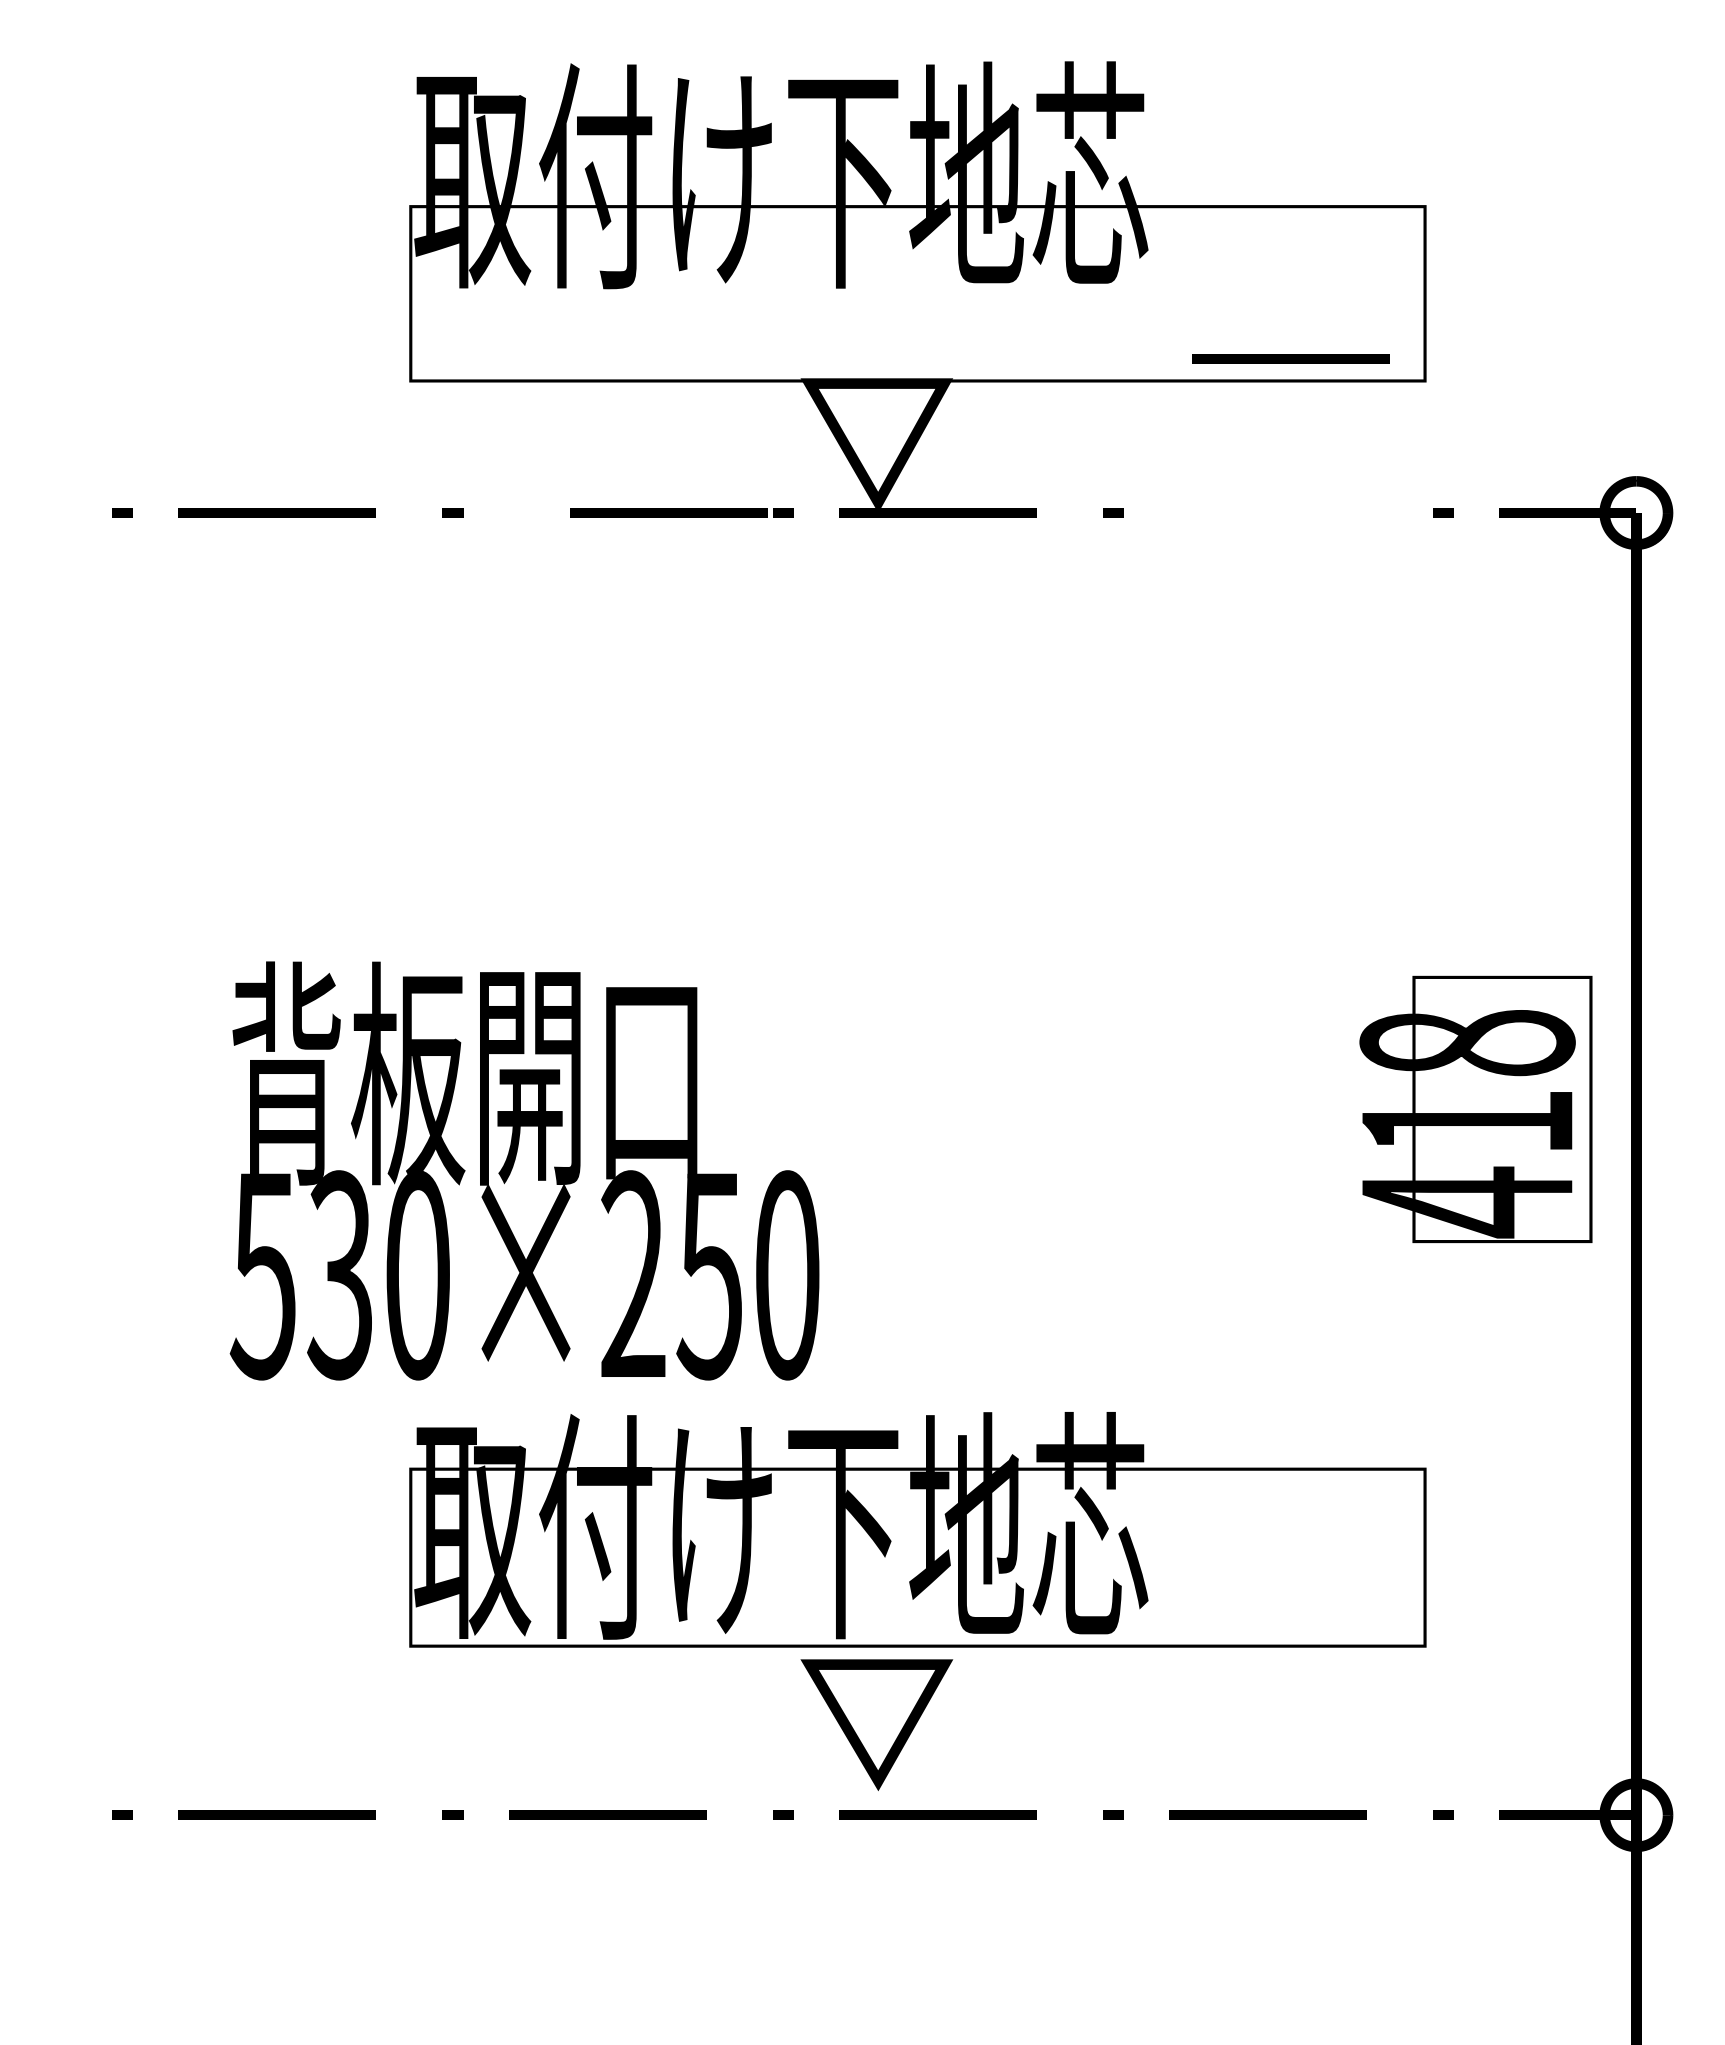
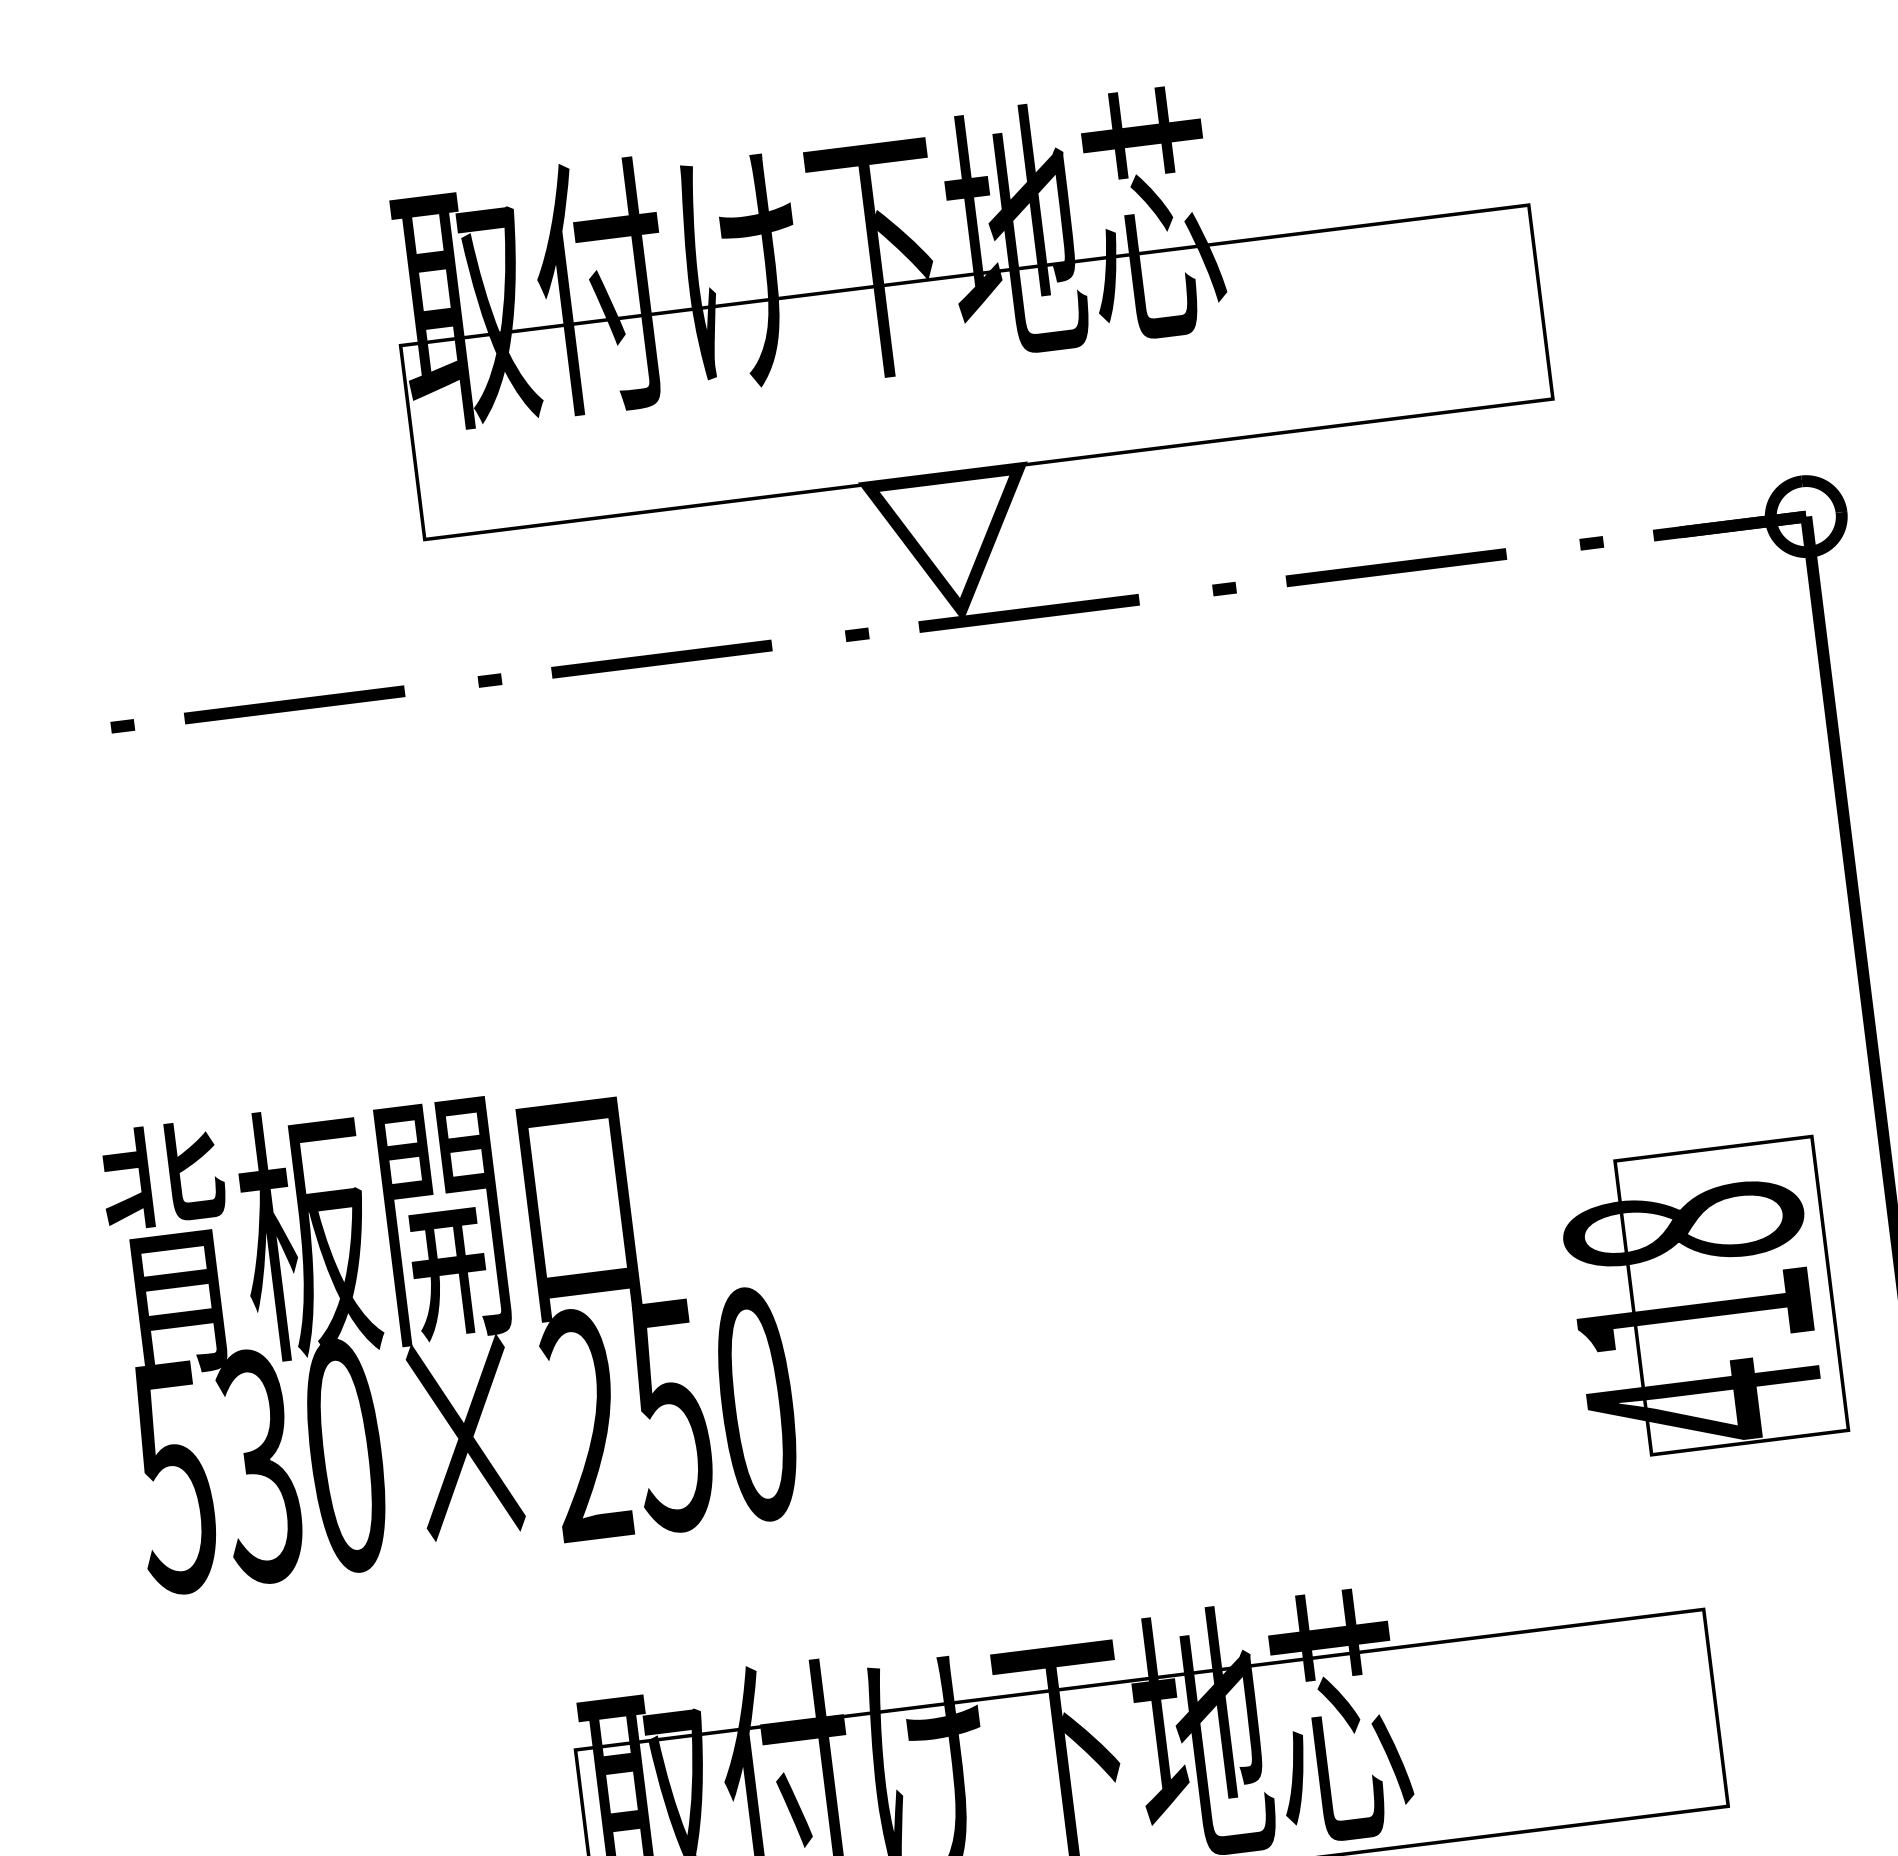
line: (1290, 358) -> (1395, 567), moved
line: (668, 512) -> (661, 658), moved
text: (1475, 1109) -> (1701, 1299), moved
text: (524, 1170) -> (449, 1324), moved

